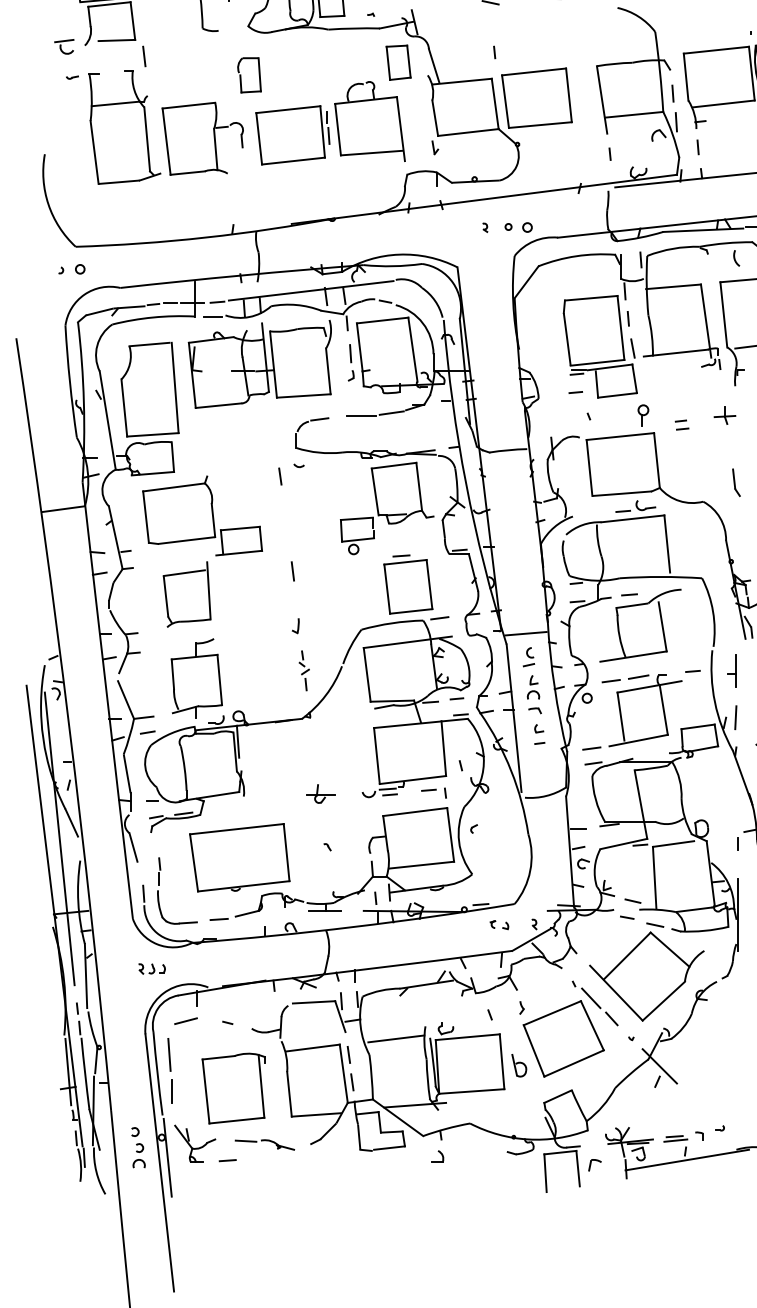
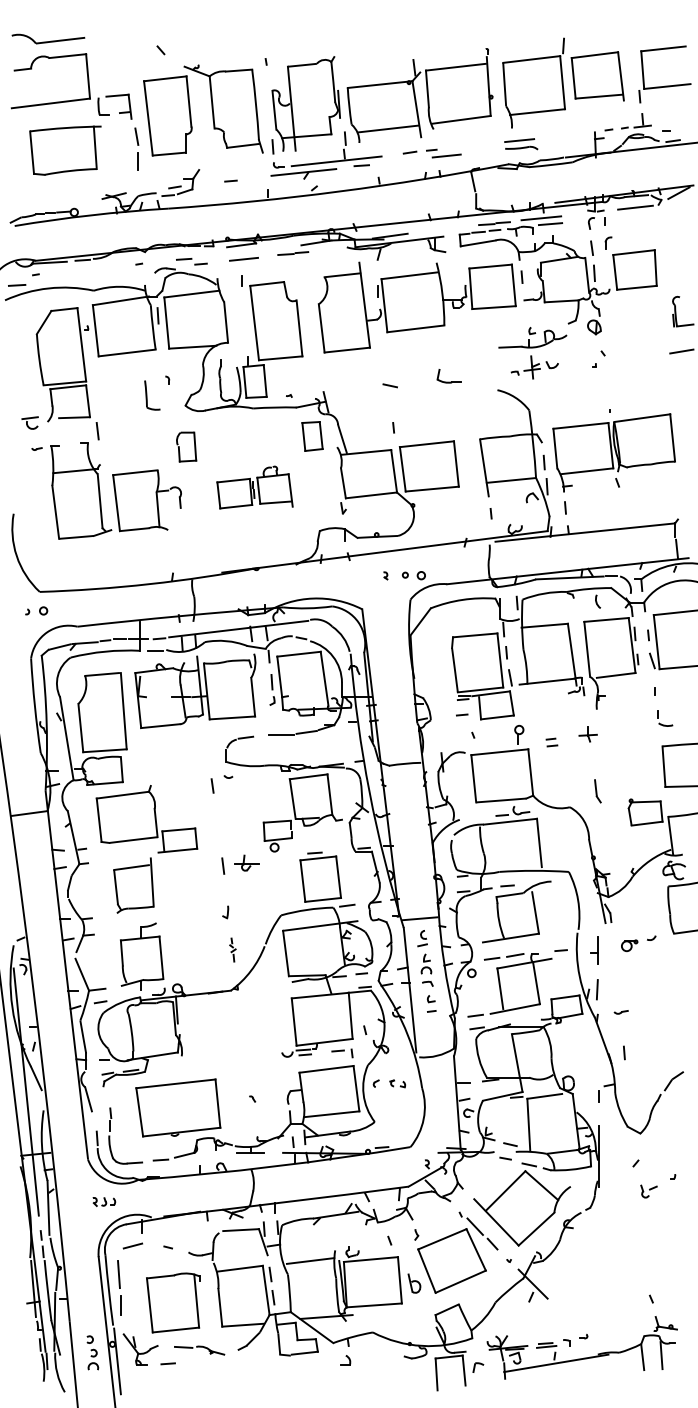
part: (329, 123) -> (254, 487), size x0.6
part: (303, 670) -> (232, 949), size x0.7
part: (320, 793) -> (246, 862), moved
part: (499, 924) -> (397, 1083), moved

